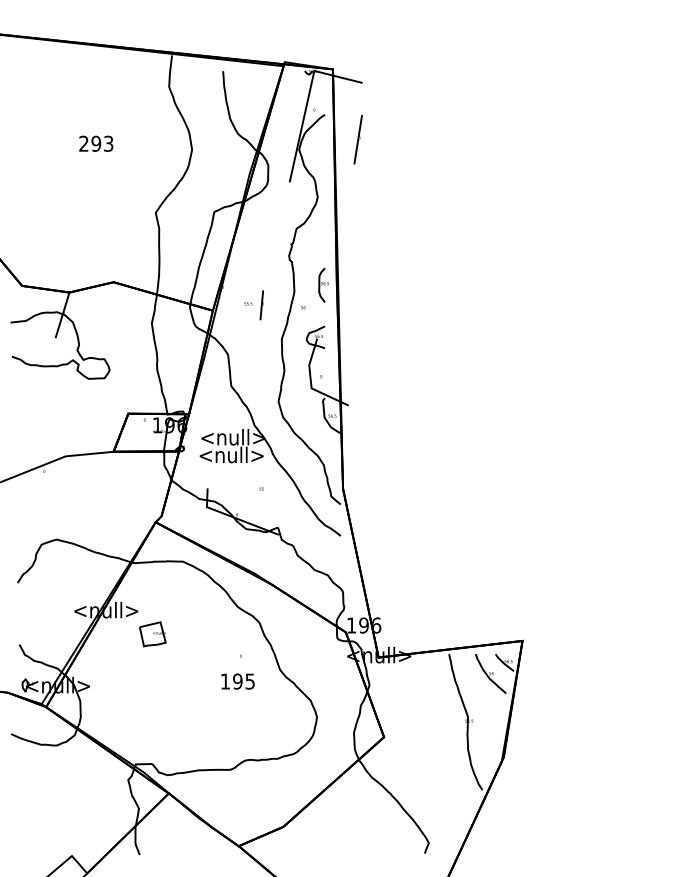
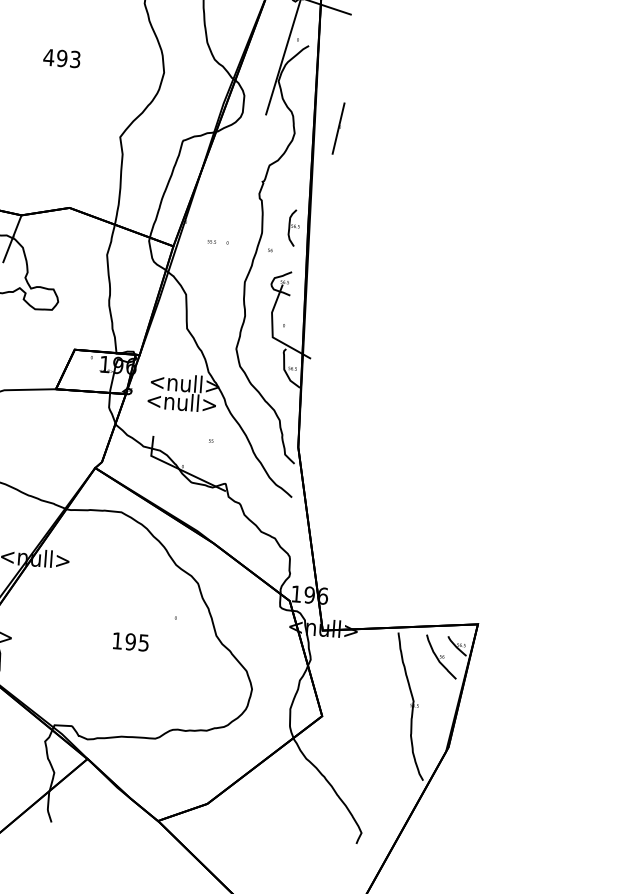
line: (357, 139) -> (337, 128), moved
text: (83, 143) -> (48, 57), 293 -> 493
line: (261, 305) -> (225, 244), removed
part: (152, 634) -> (82, 587), removed
text: (237, 681) -> (130, 641), moved

